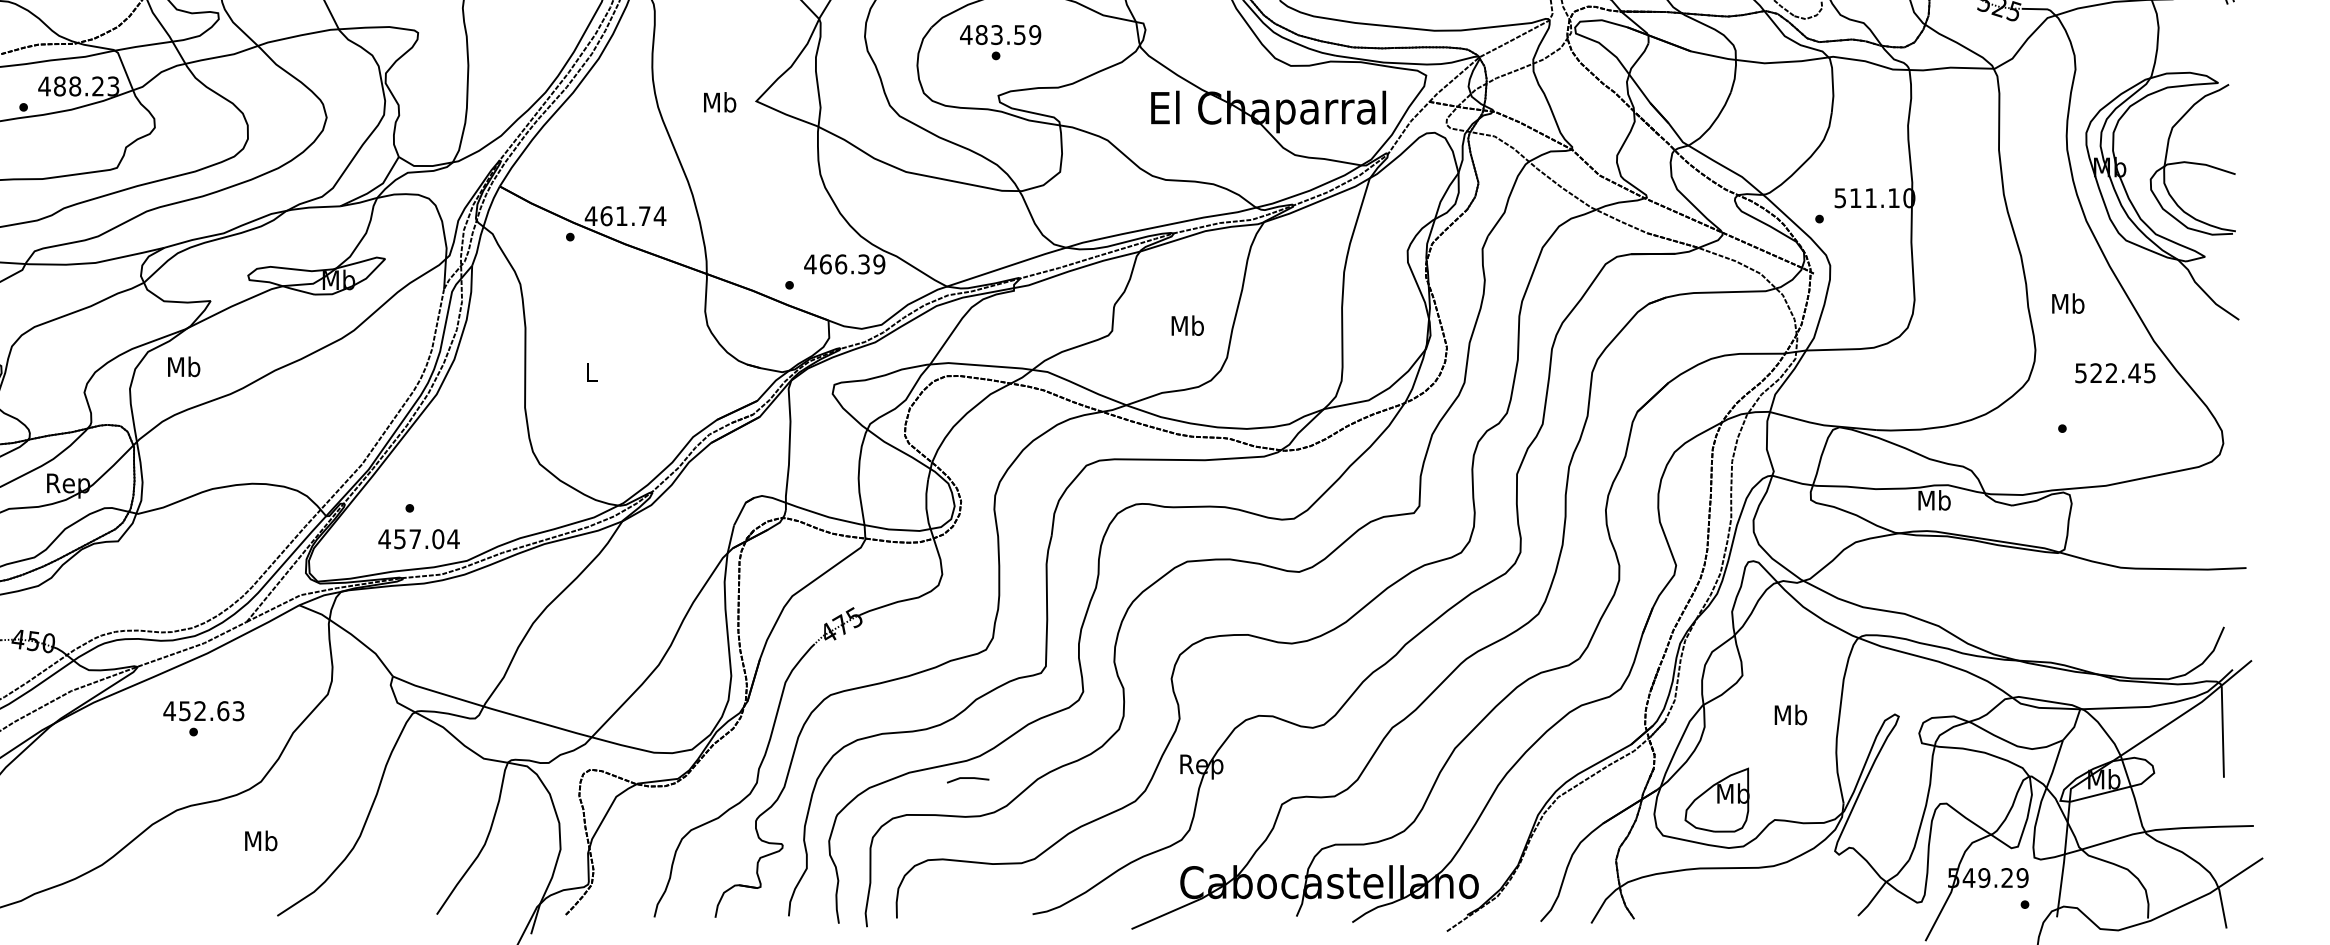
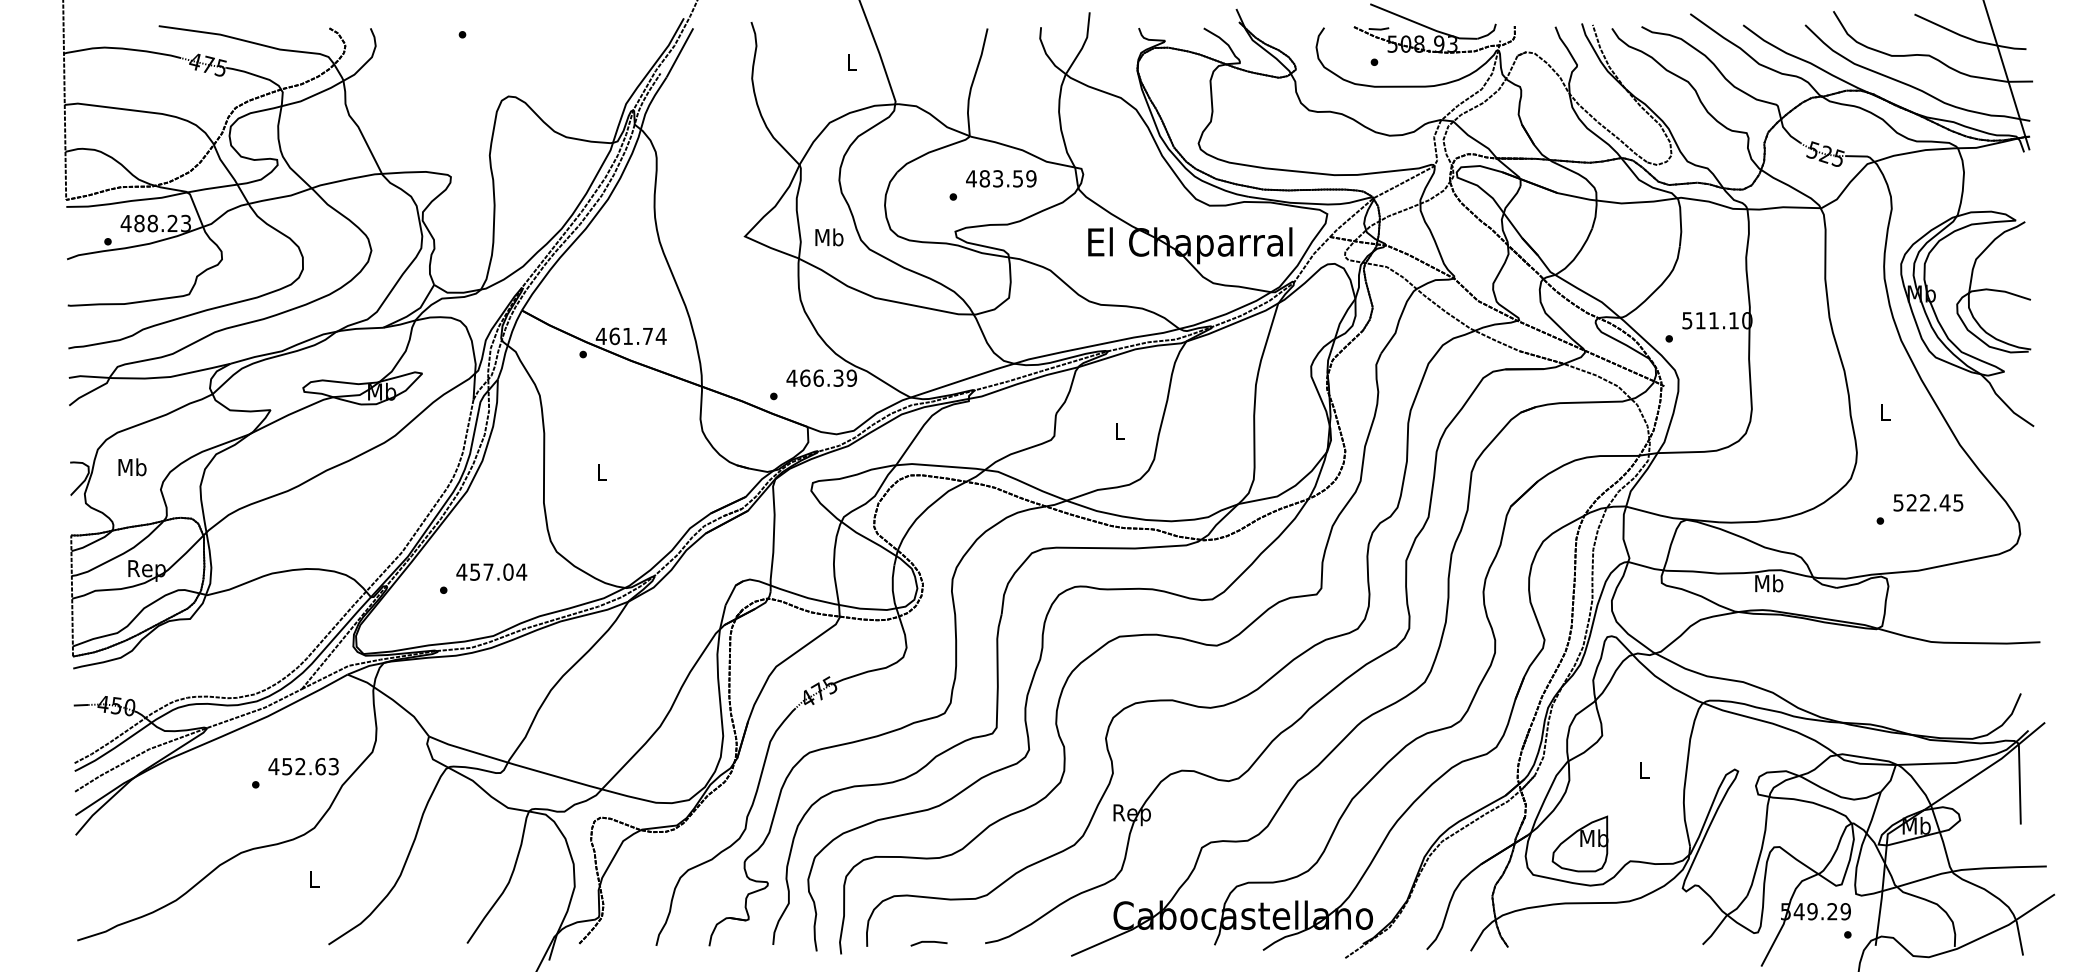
text: (1000, 34) -> (1001, 178), moved
text: (720, 102) -> (829, 237), moved
text: (2068, 303) -> (1885, 412), Mb -> L
text: (1188, 325) -> (1120, 431), Mb -> L
text: (184, 367) -> (132, 467), moved
text: (2115, 372) -> (1928, 502), moved
text: (418, 538) -> (491, 571), moved
text: (203, 710) -> (303, 766), moved
text: (1791, 714) -> (1644, 769), Mb -> L
line: (967, 778) -> (928, 942), moved
text: (261, 840) -> (314, 879), Mb -> L

